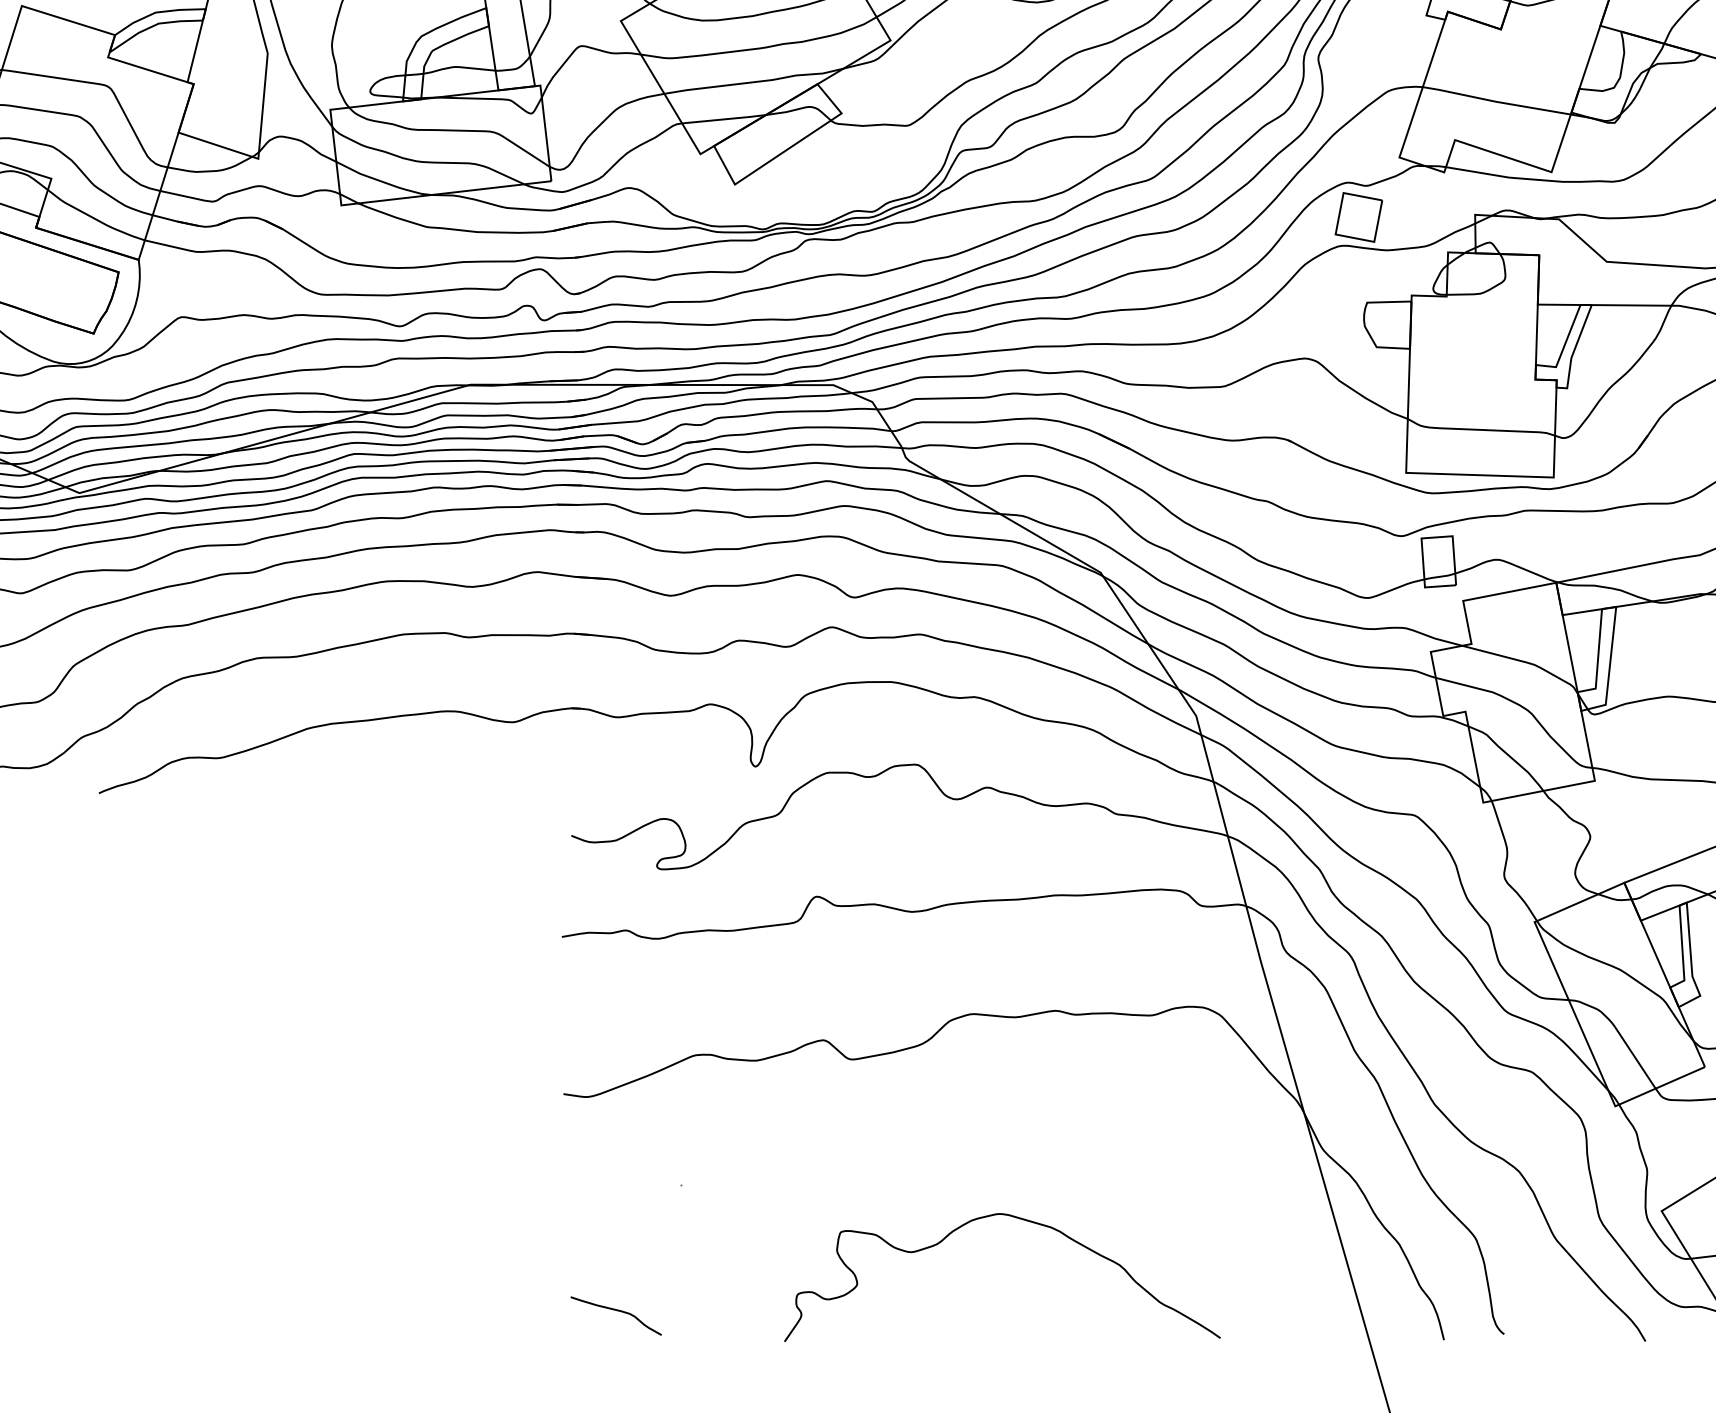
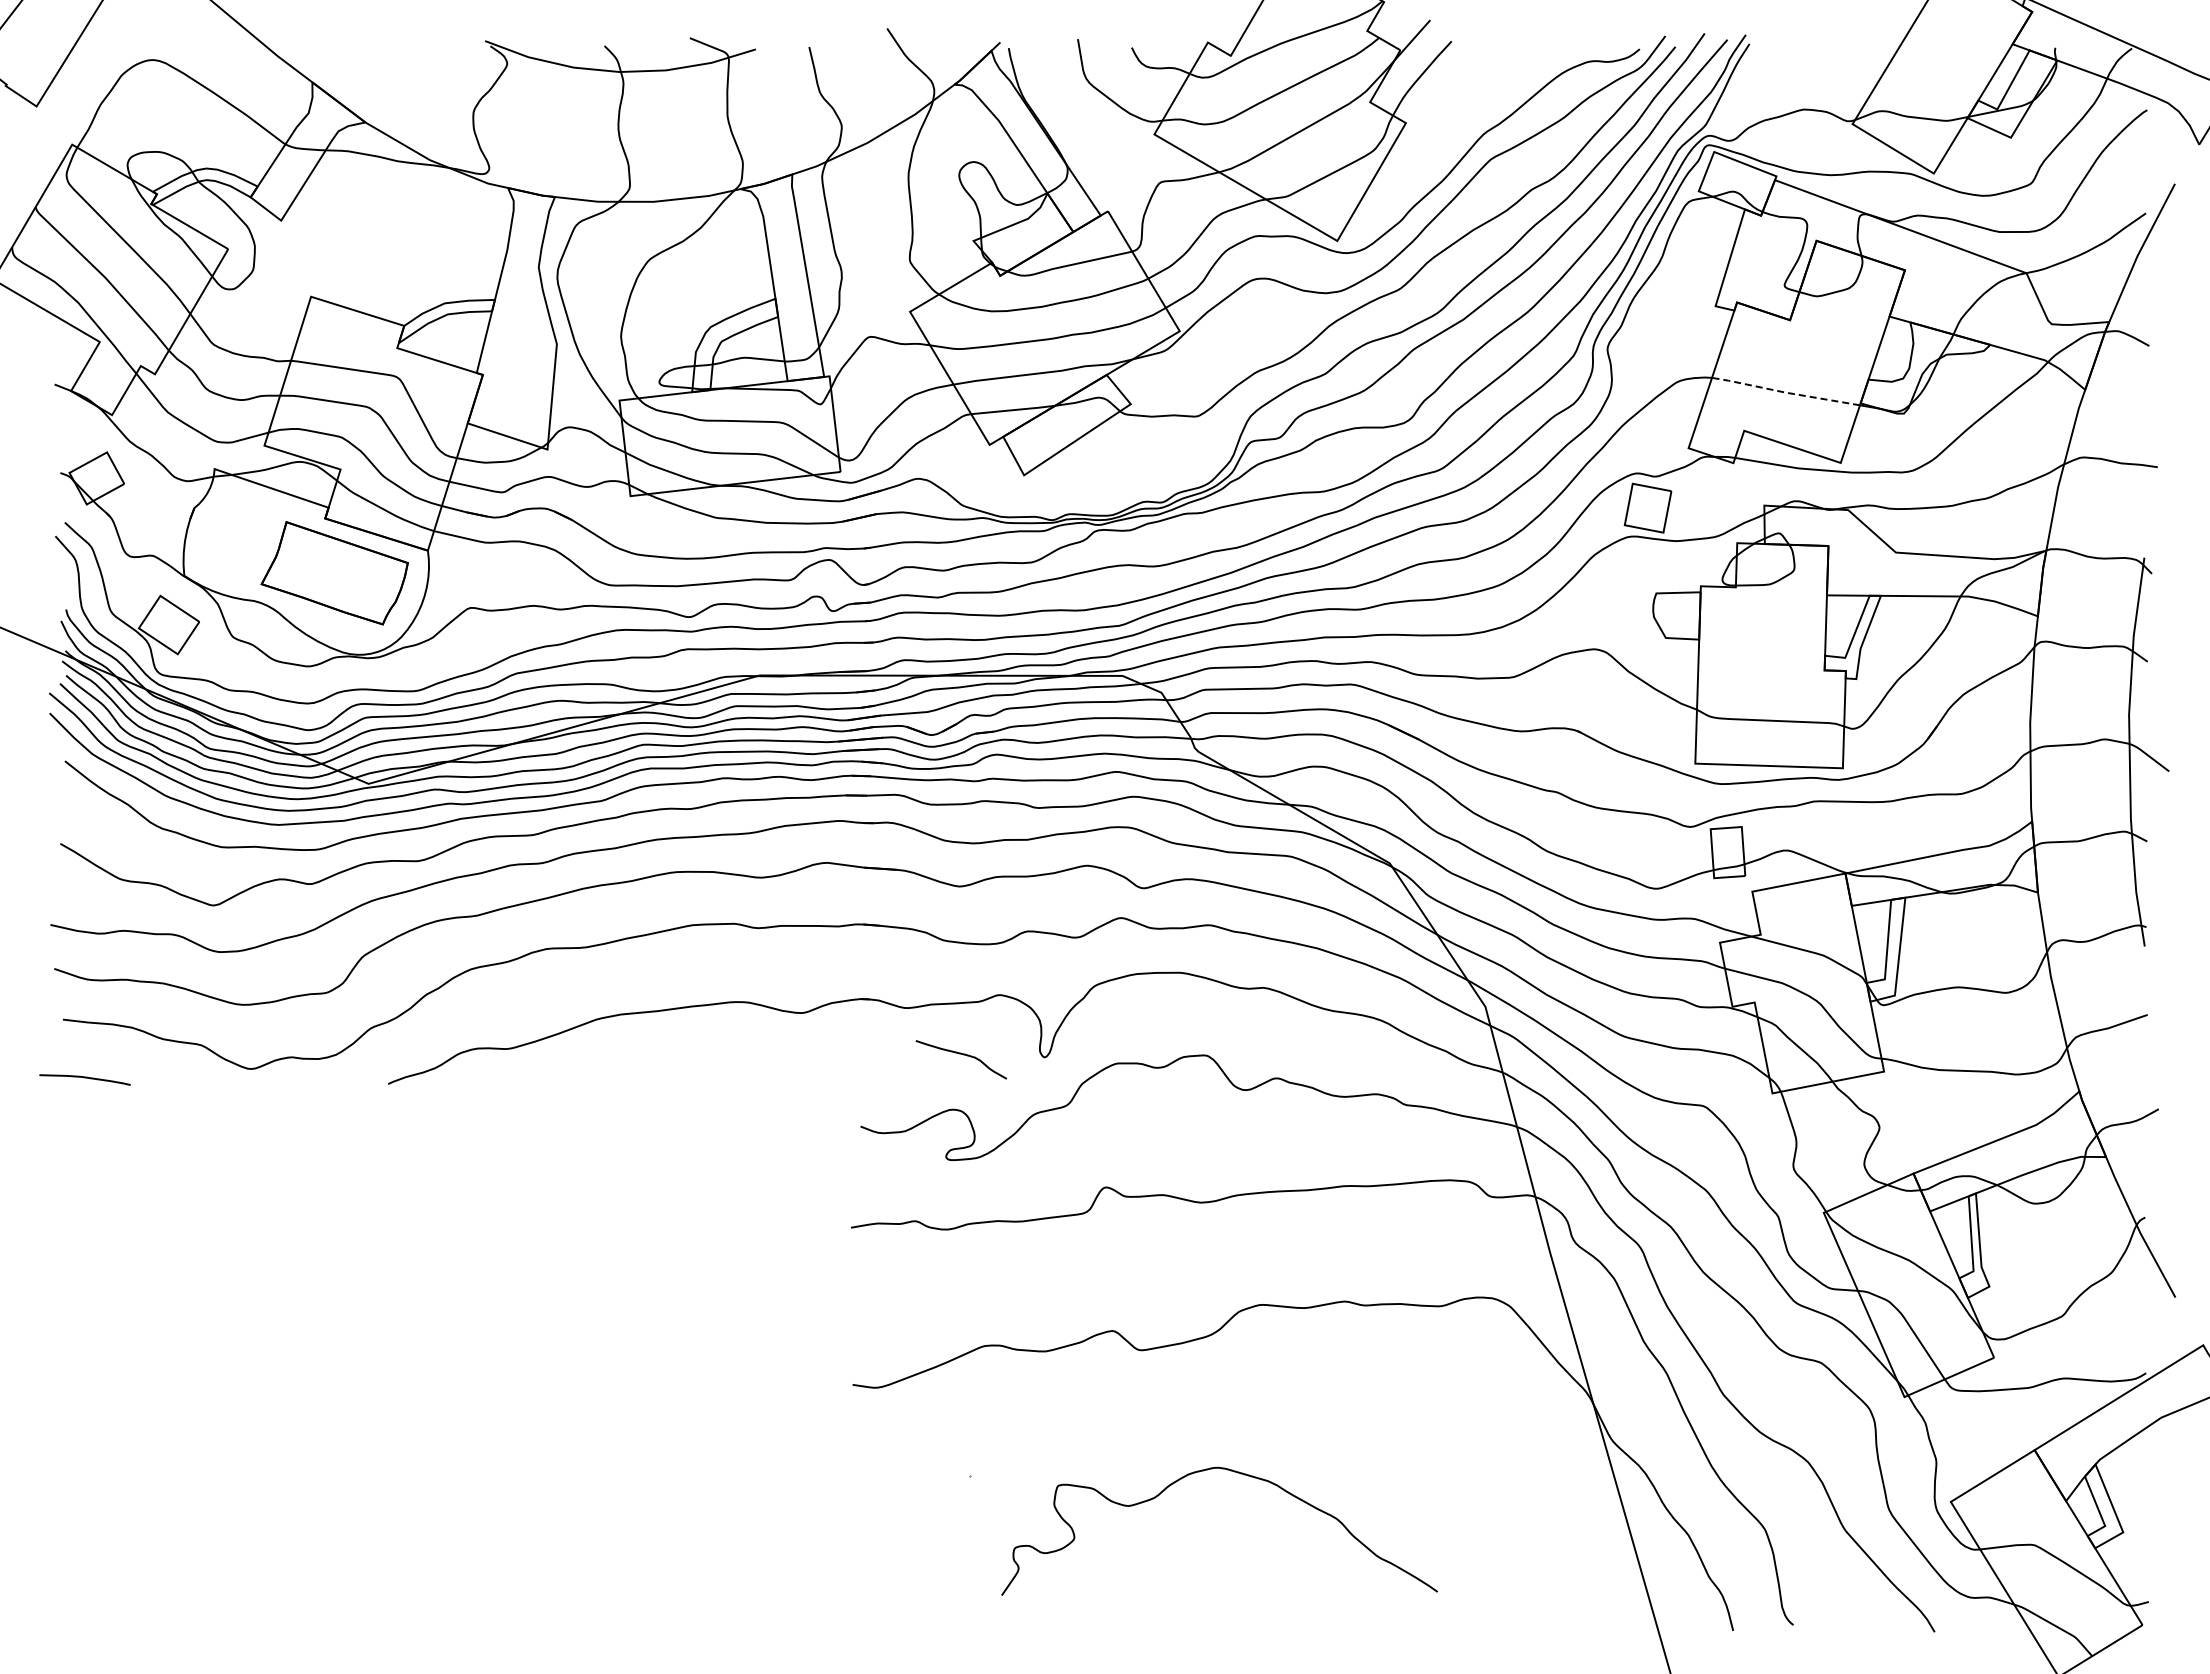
line: (1496, 101) -> (1785, 392), solid -> dashed
curve: (1020, 1219) -> (1237, 1473), moved
curve: (618, 1311) -> (963, 1055), moved

